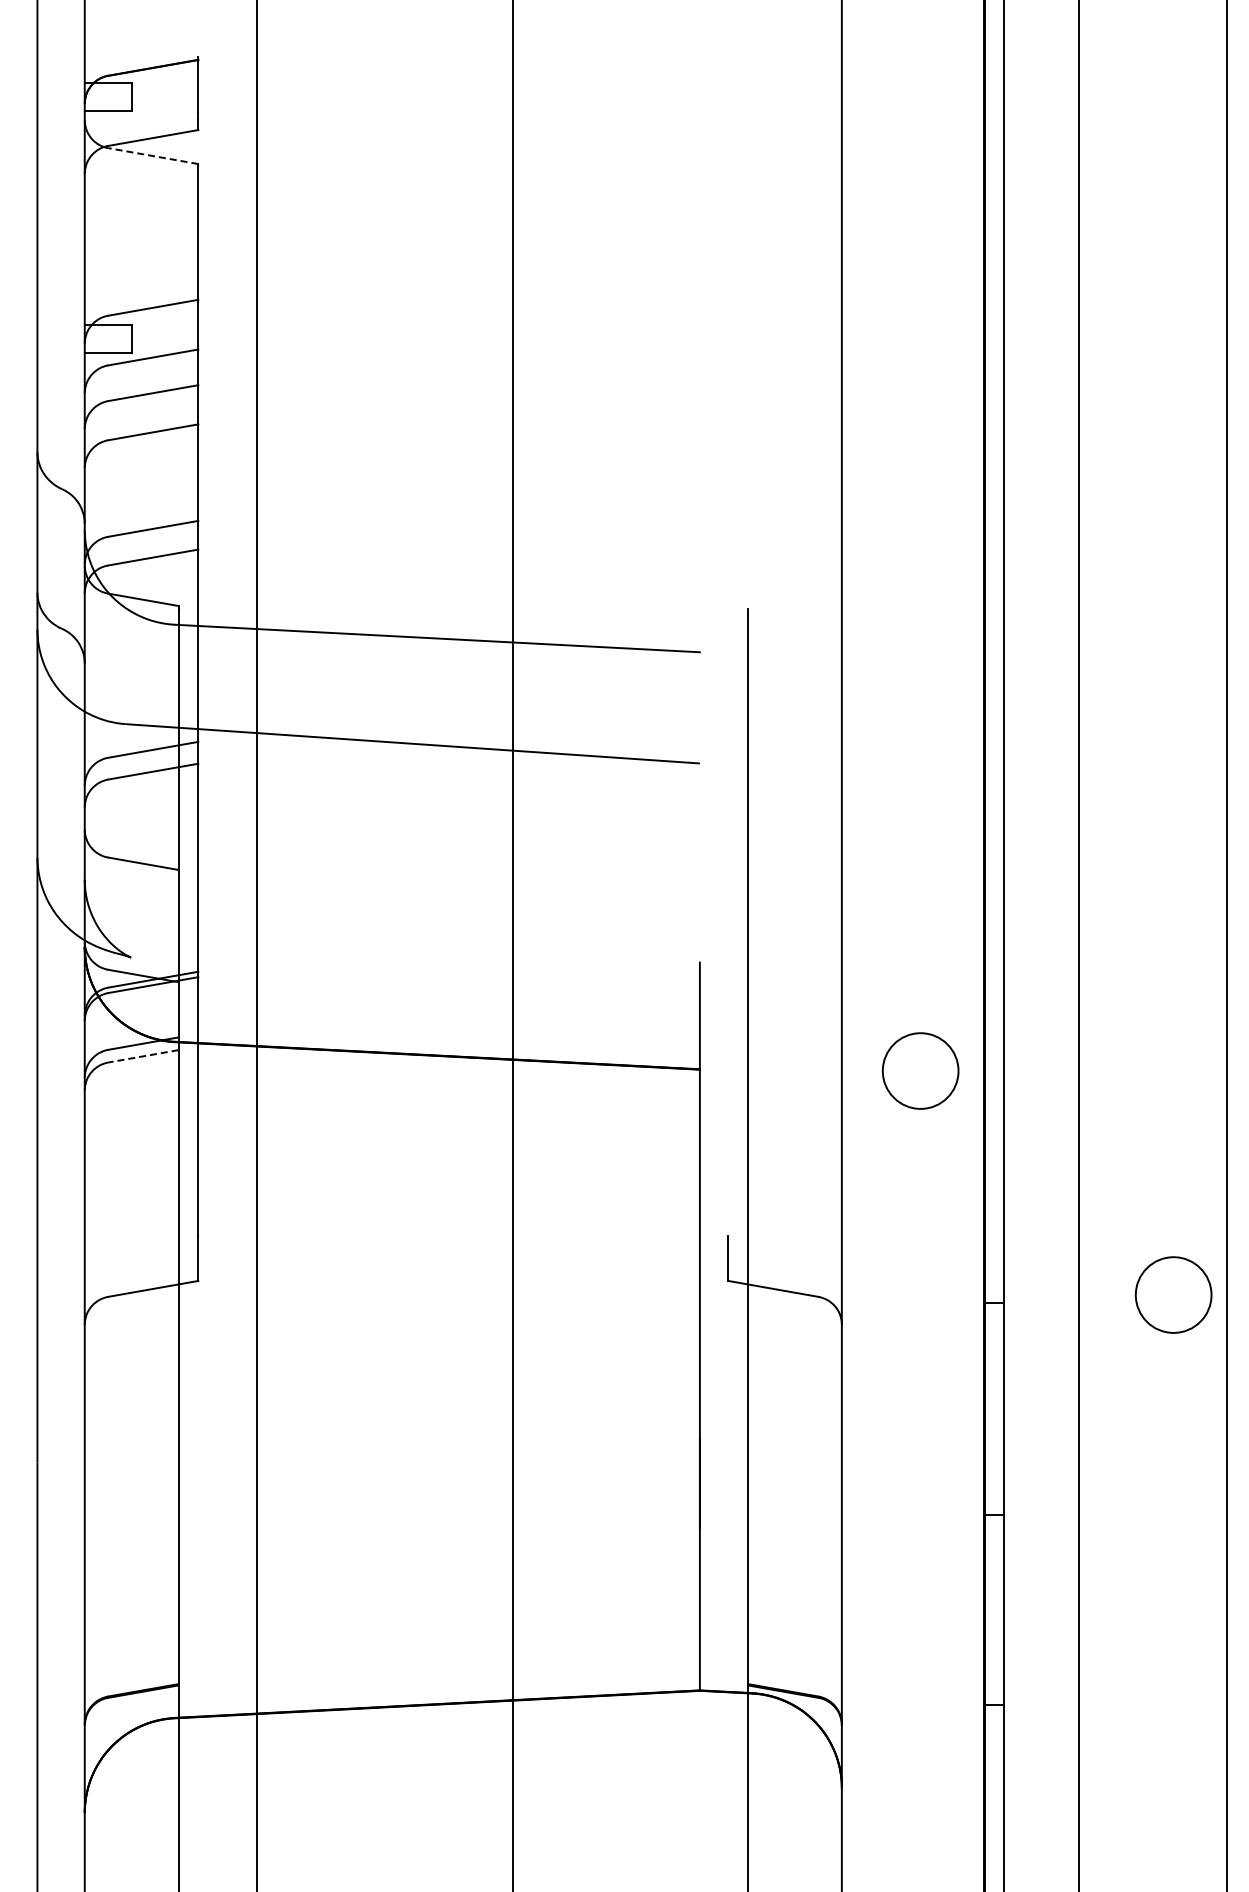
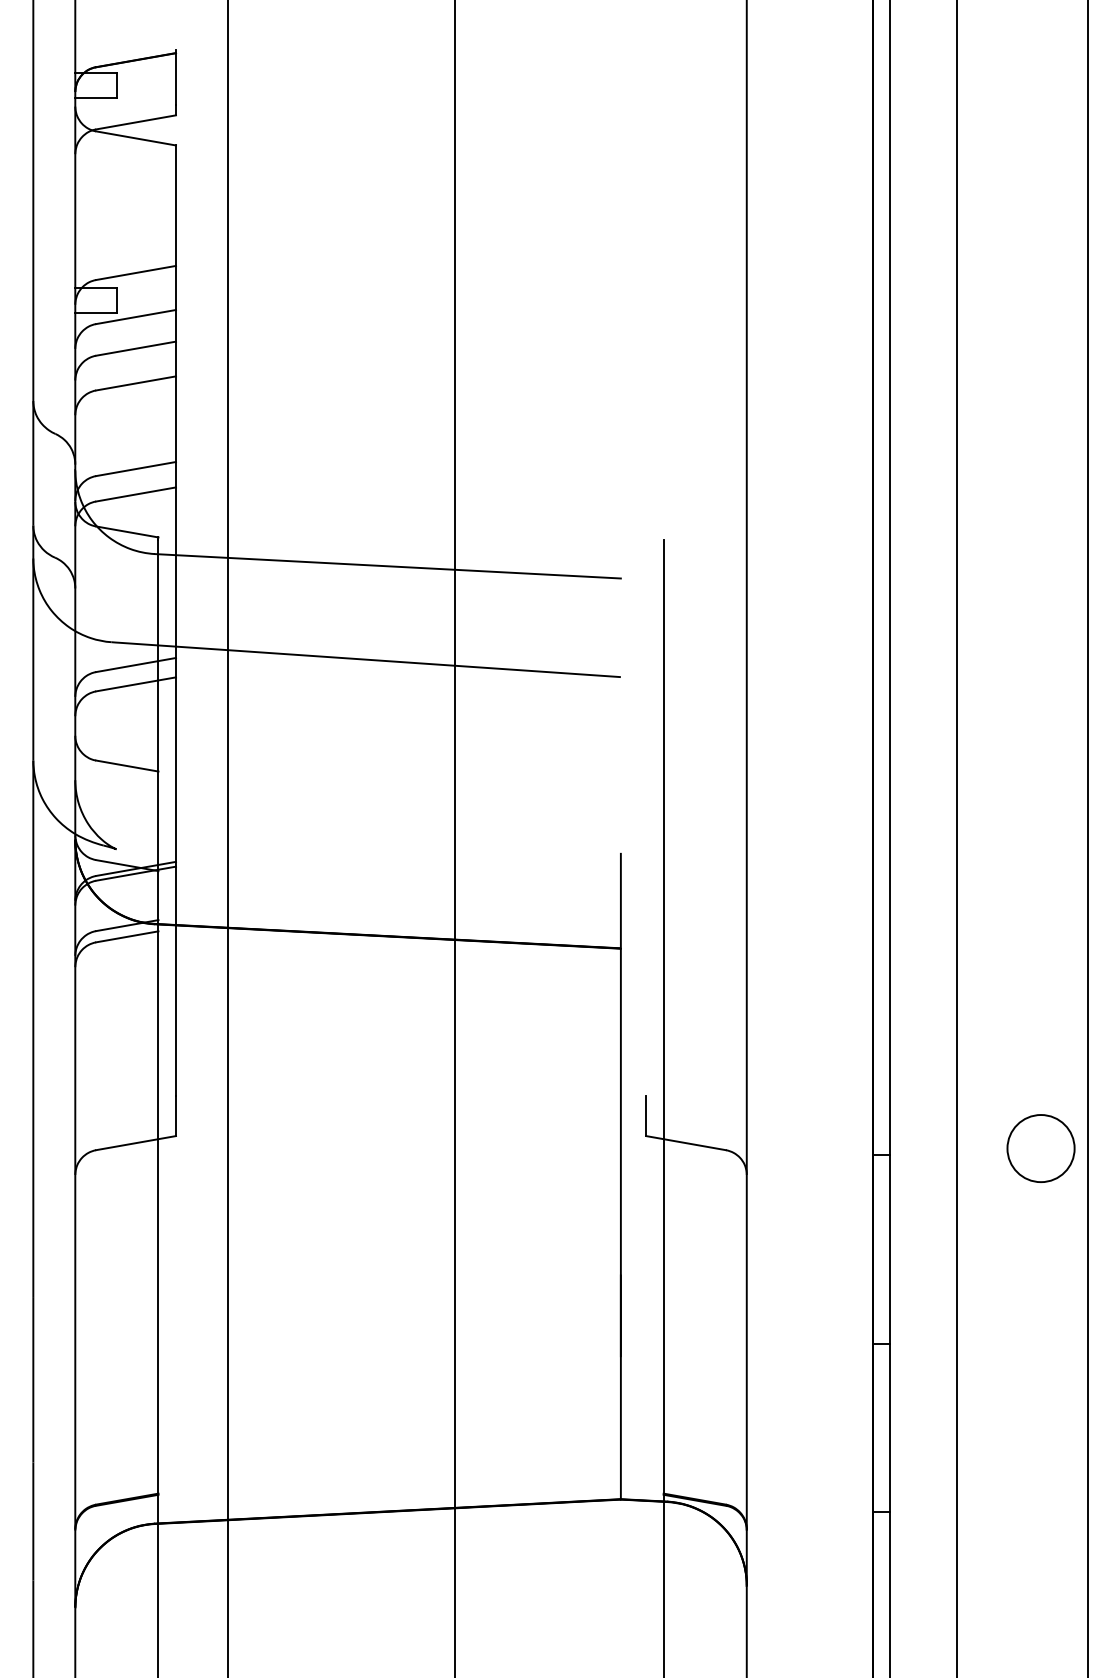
line: (153, 156) -> (136, 138), dashed -> solid
line: (143, 1056) -> (127, 937), dashed -> solid
circle: (920, 1070) -> (816, 949), removed

